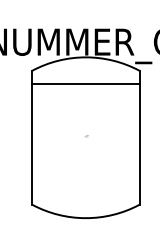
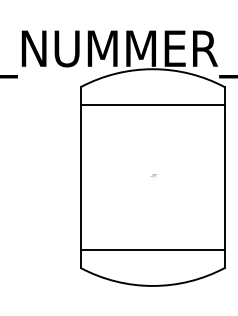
line: (85, 191) -> (152, 249), added

